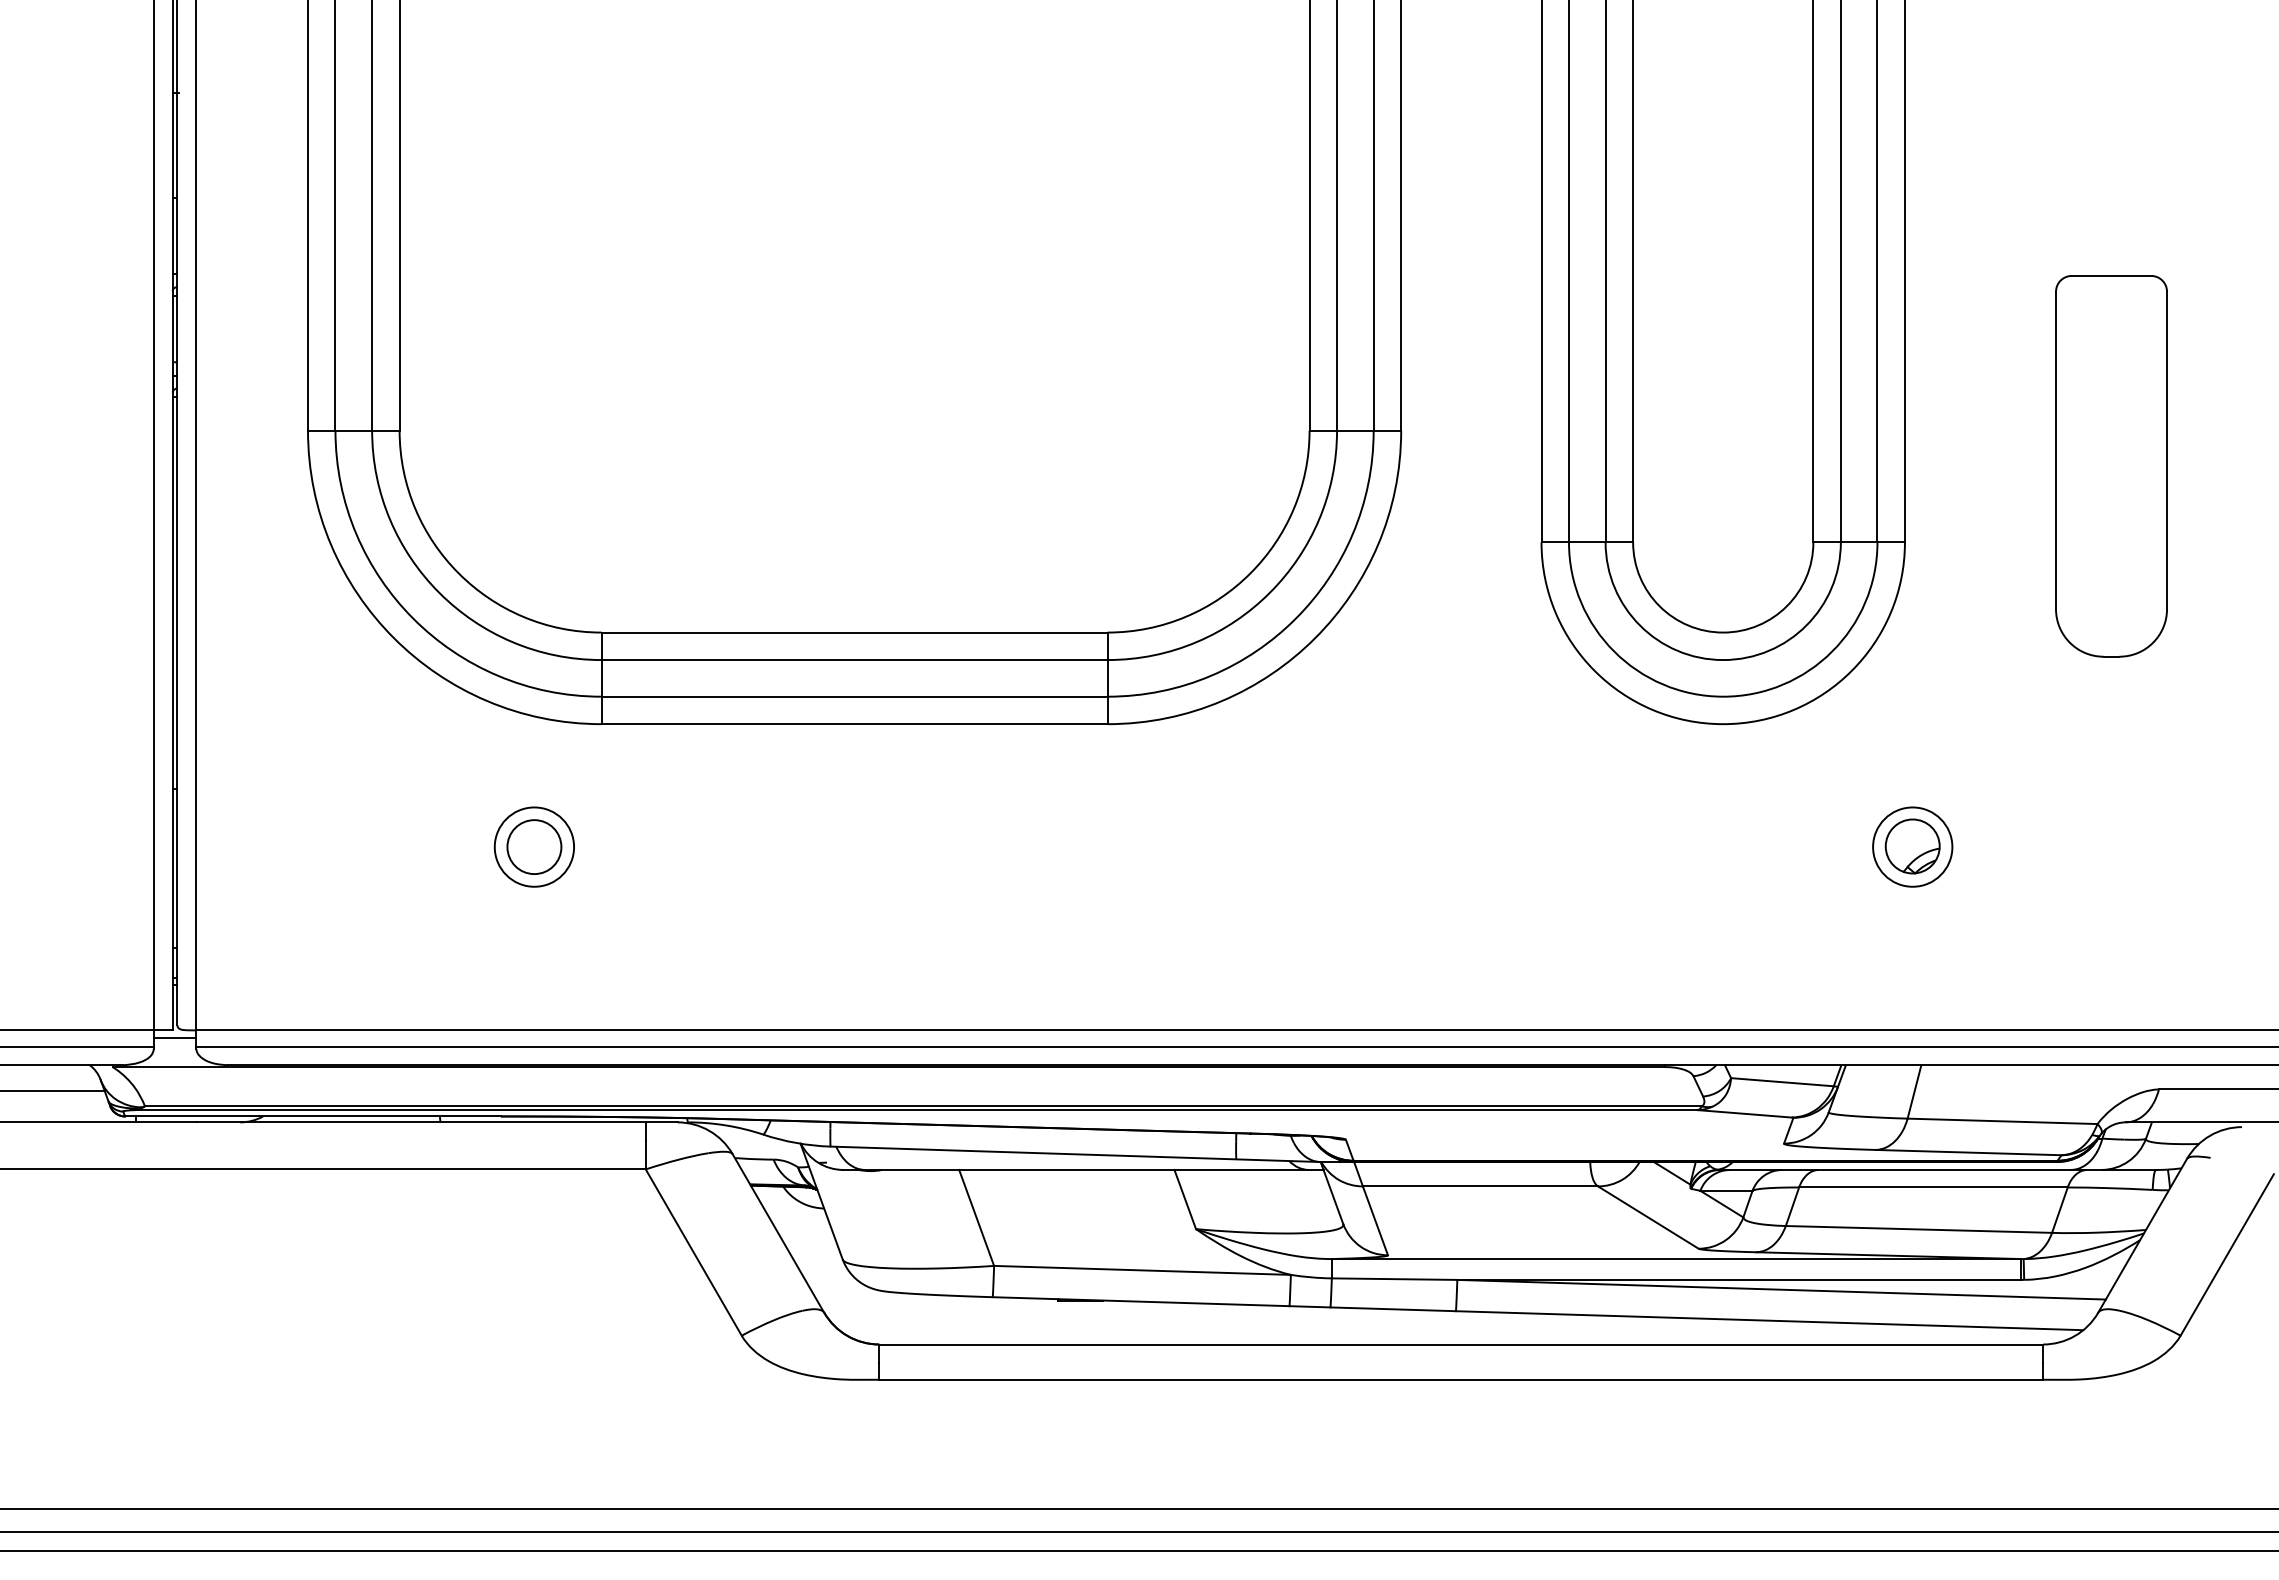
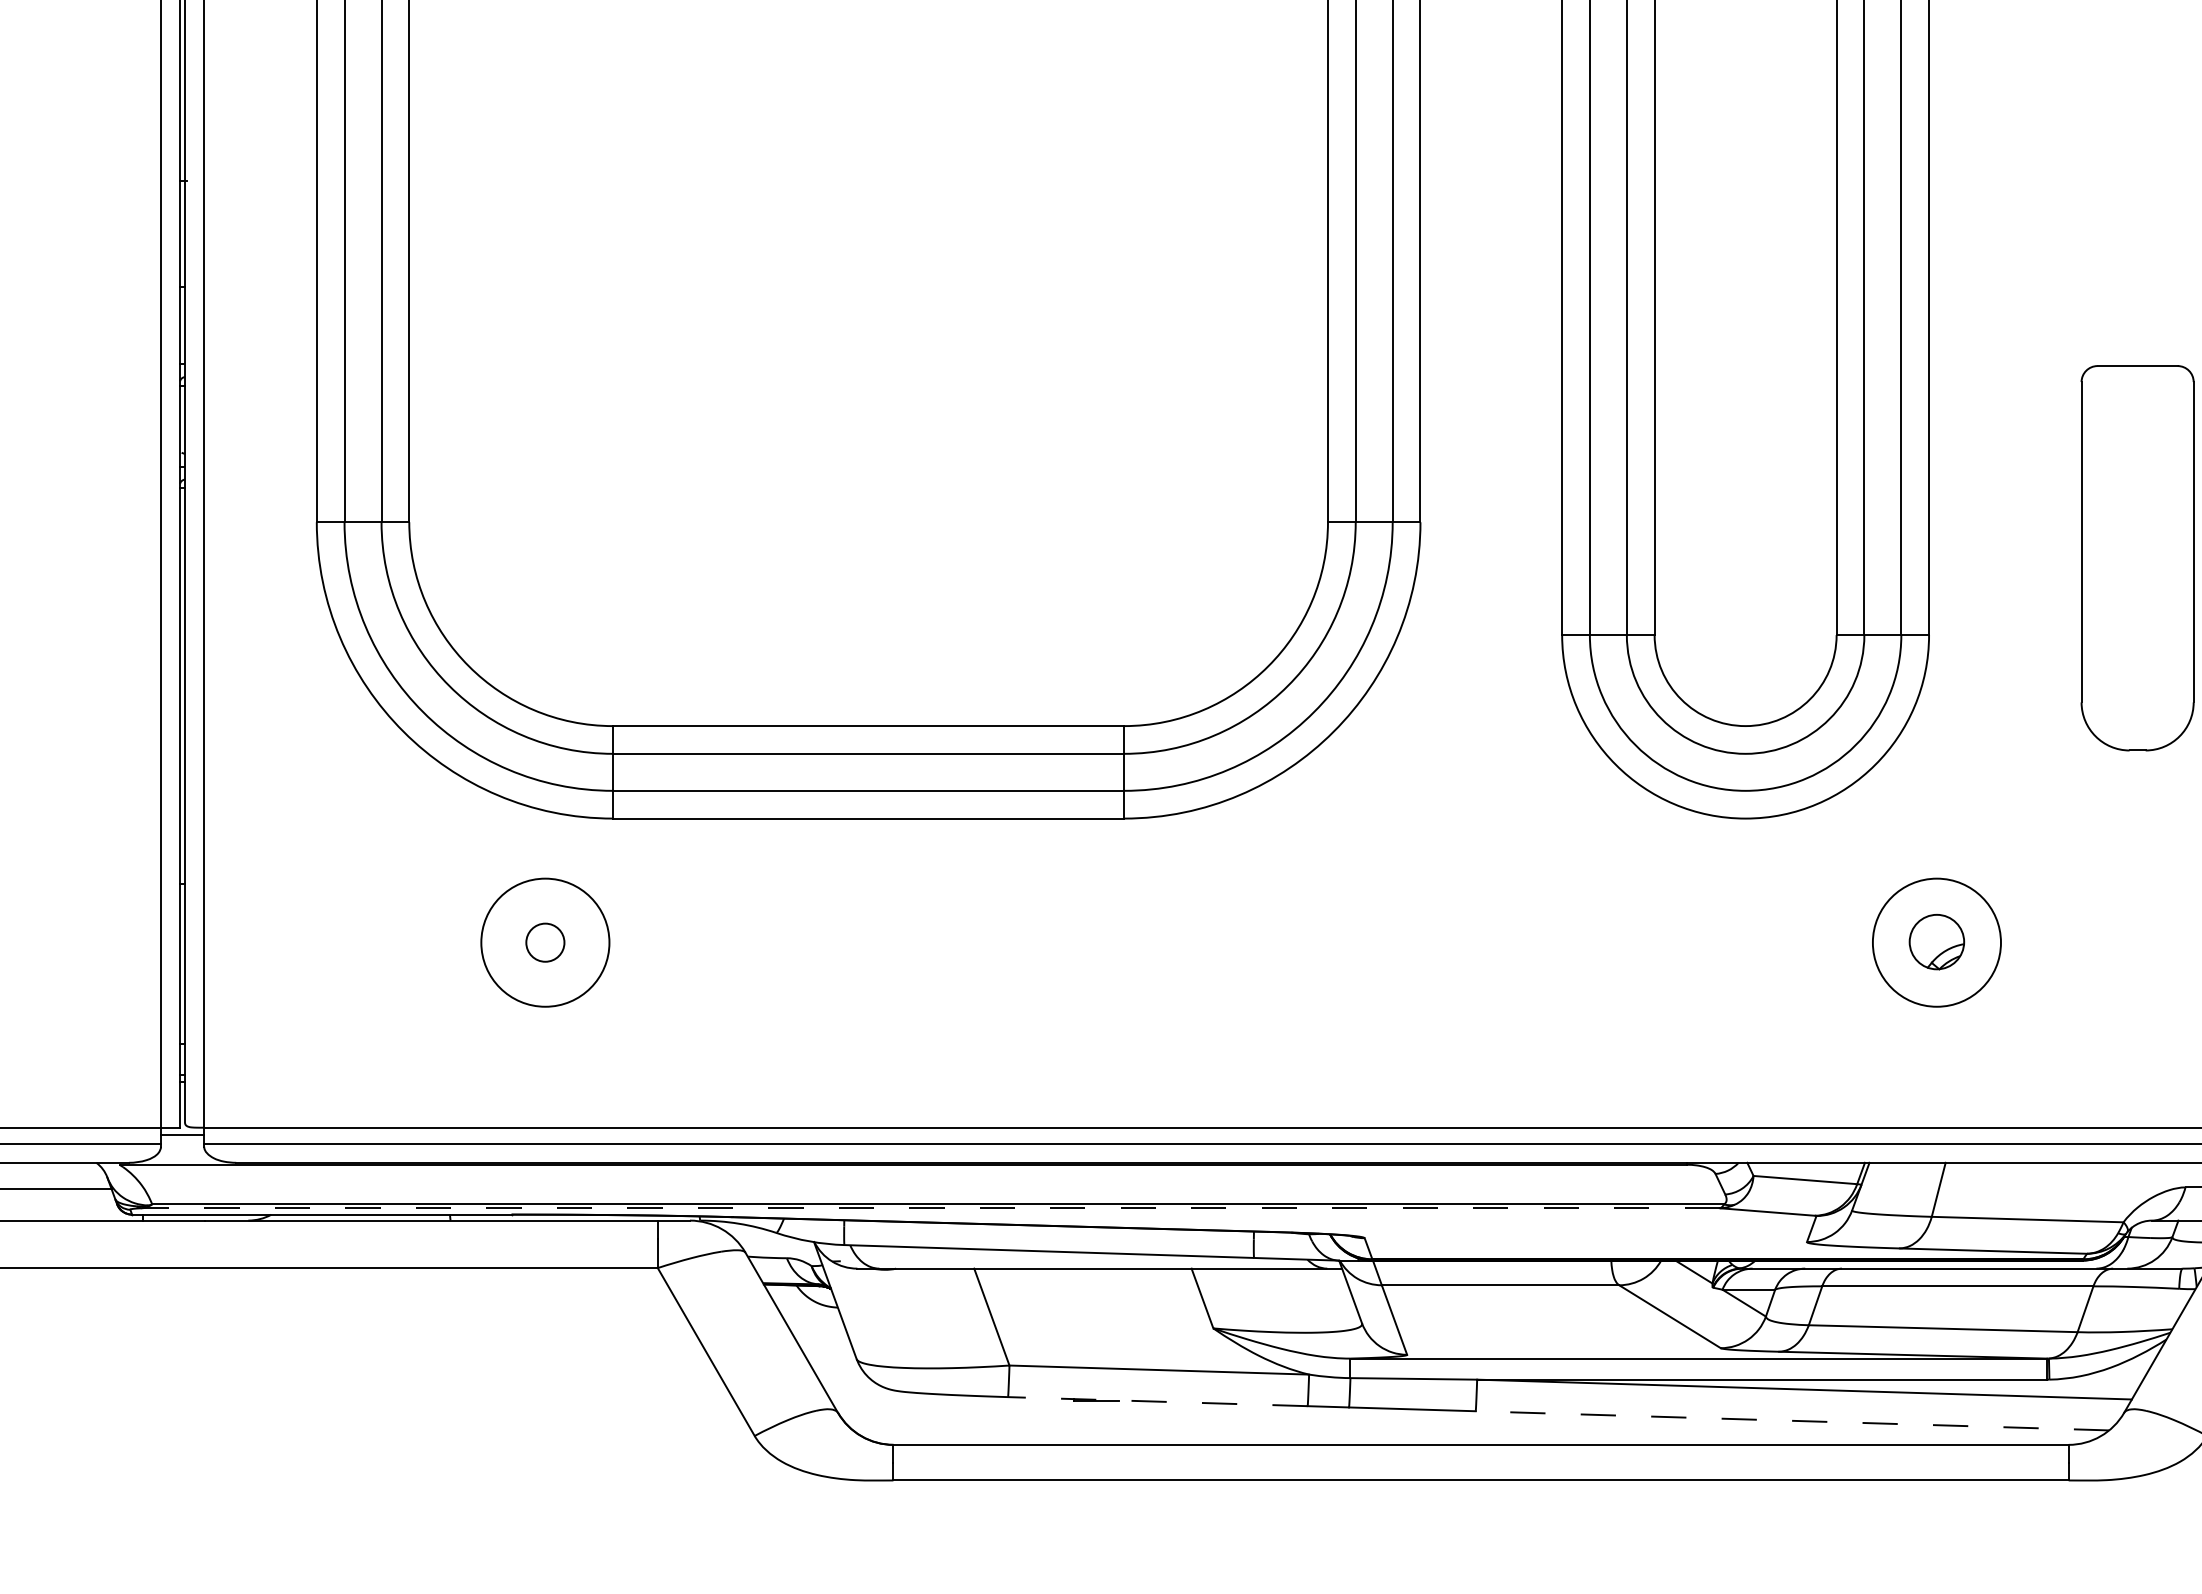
circle: (534, 846) -> (545, 942), size x1.6
circle: (1912, 846) -> (1936, 942), size x1.6
circle: (534, 847) -> (545, 943), size x0.7
line: (915, 1110) -> (930, 1208), solid -> dashed
line: (1140, 1301) -> (1157, 1401), solid -> dashed
line: (1769, 1320) -> (1792, 1420), solid -> dashed

